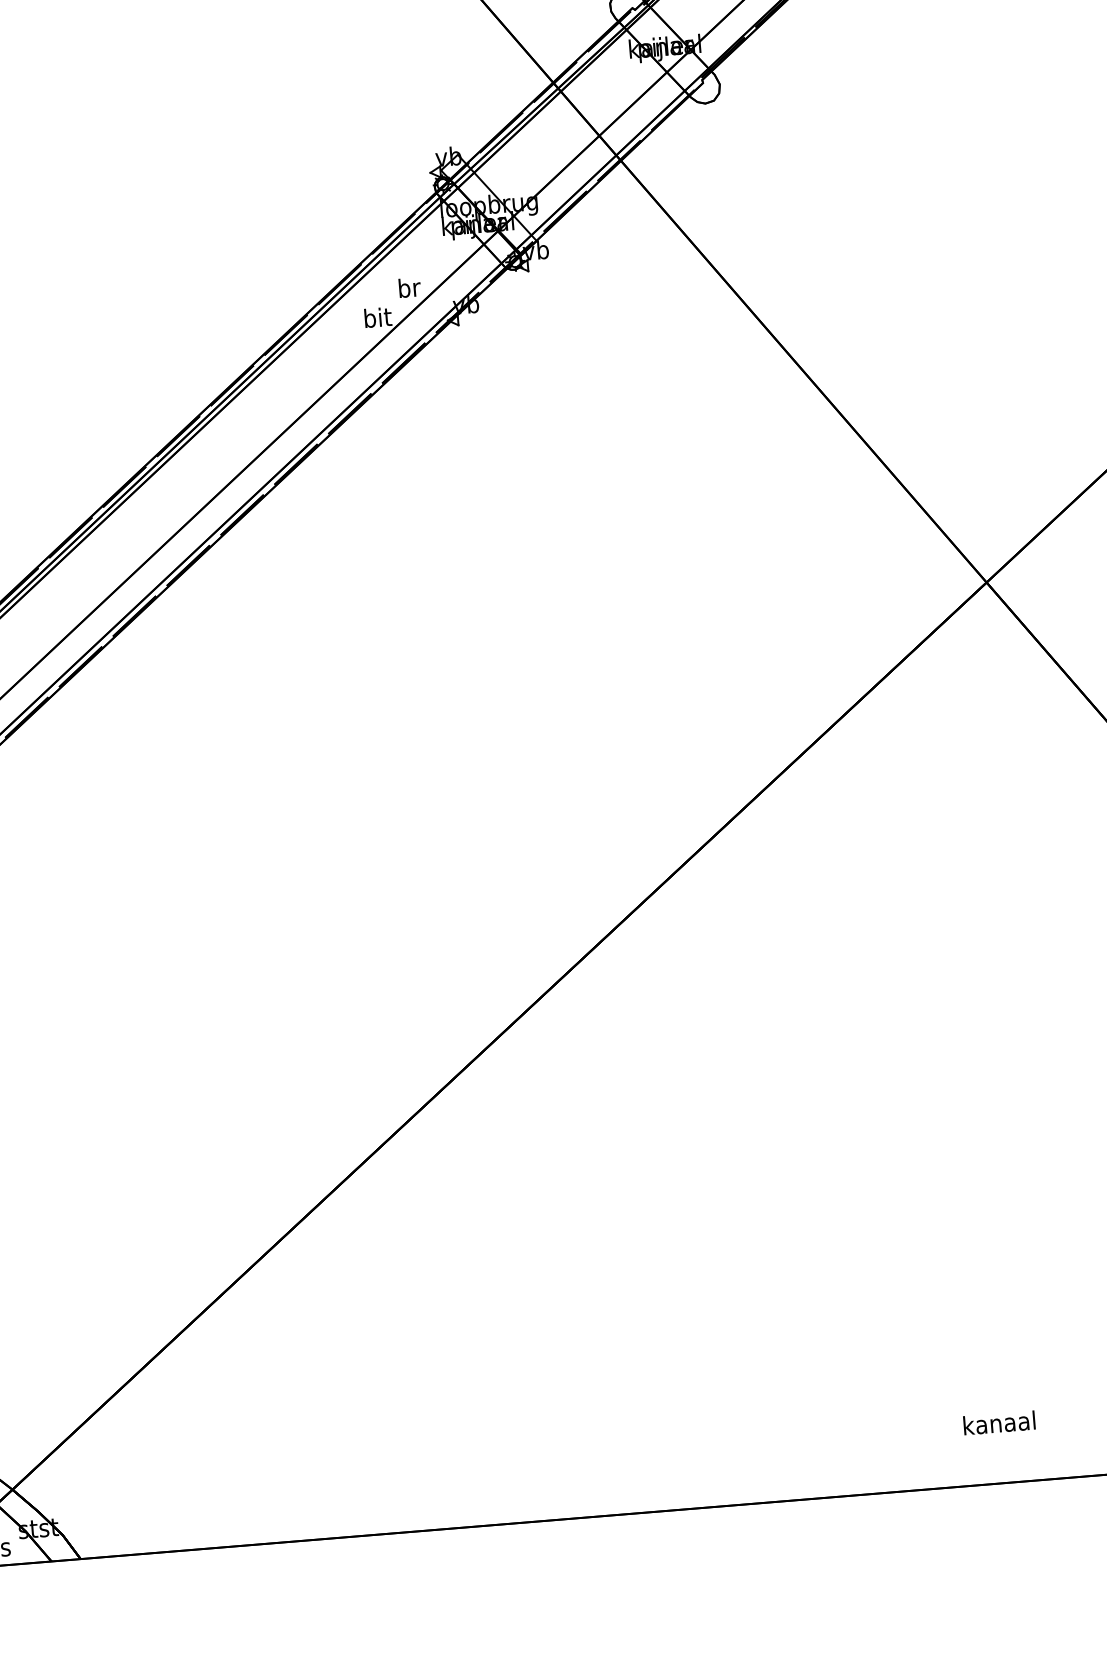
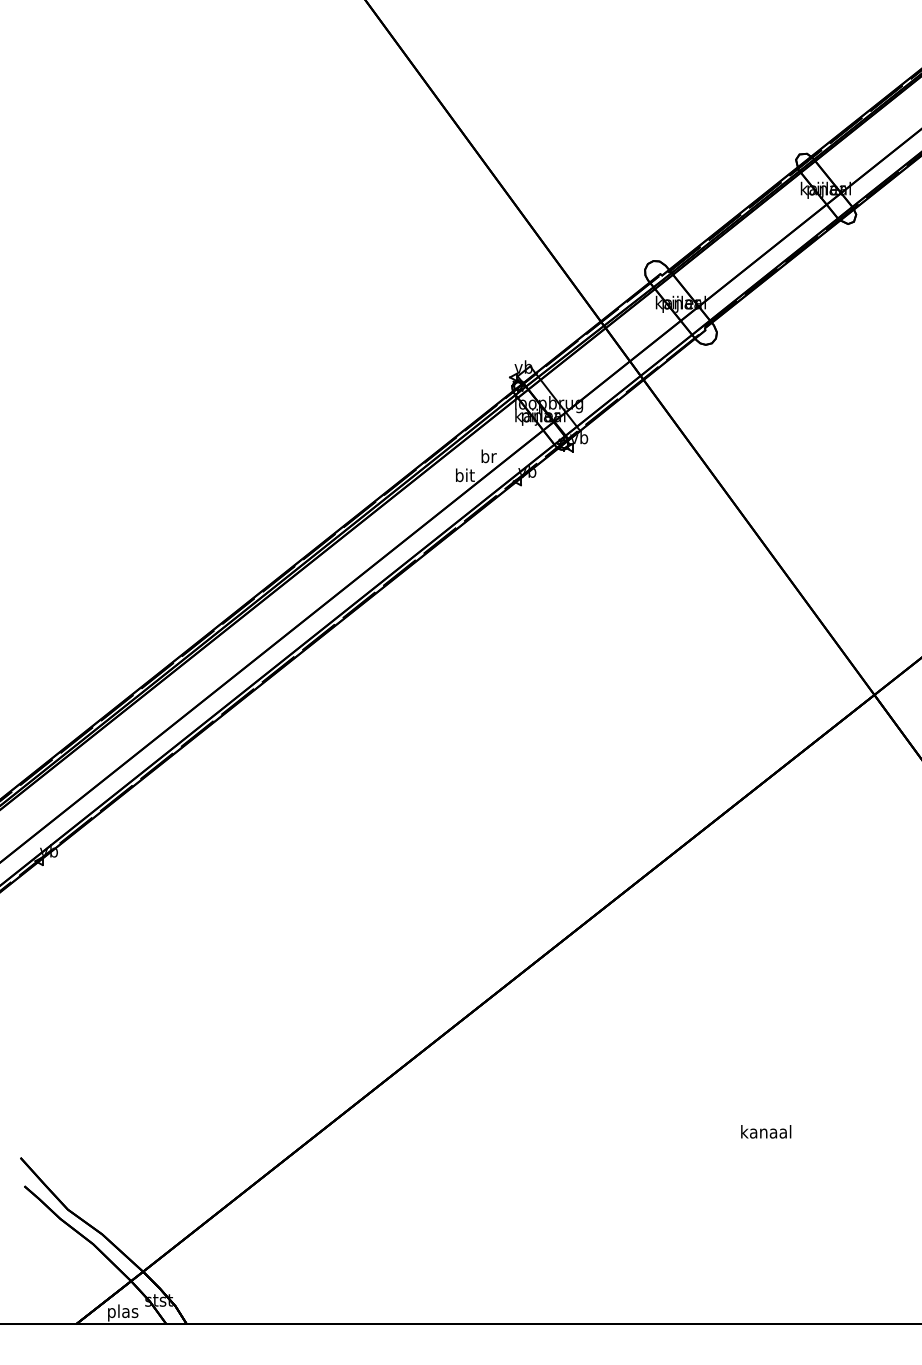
text: (999, 1422) -> (766, 1131), moved

